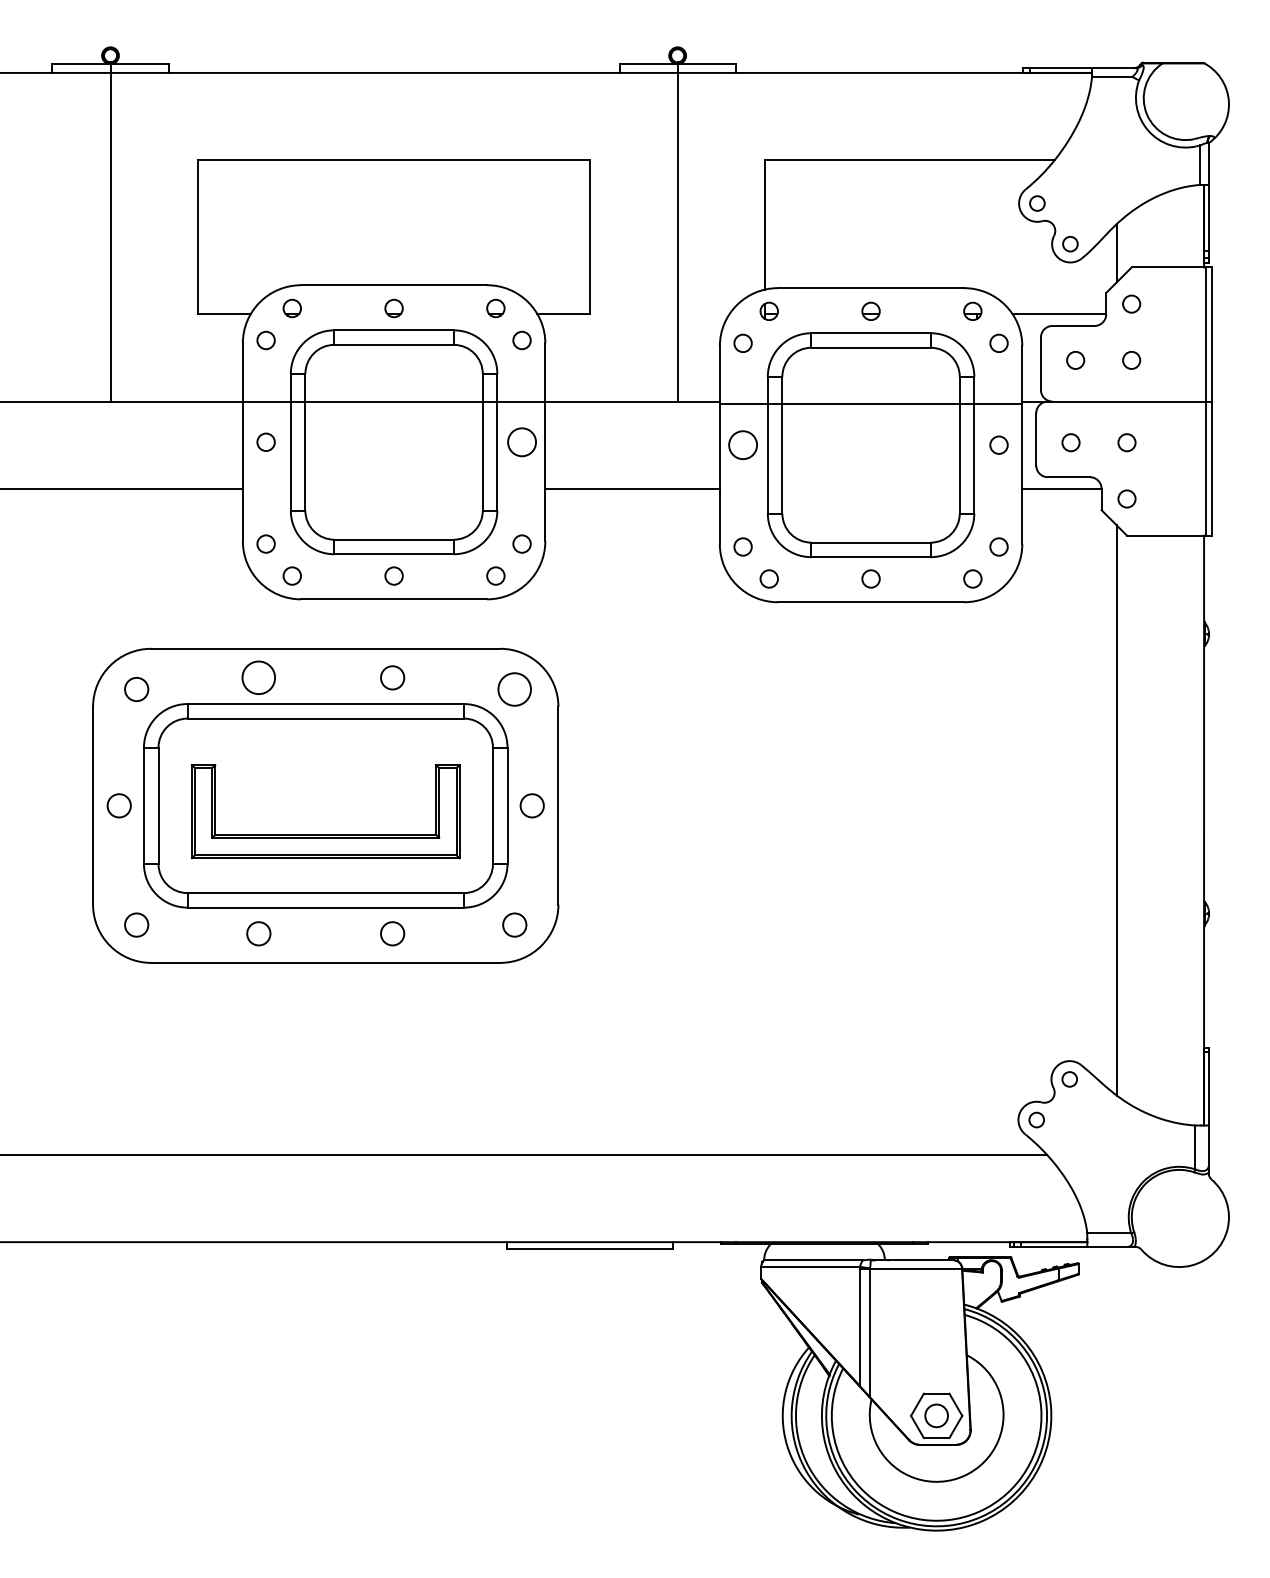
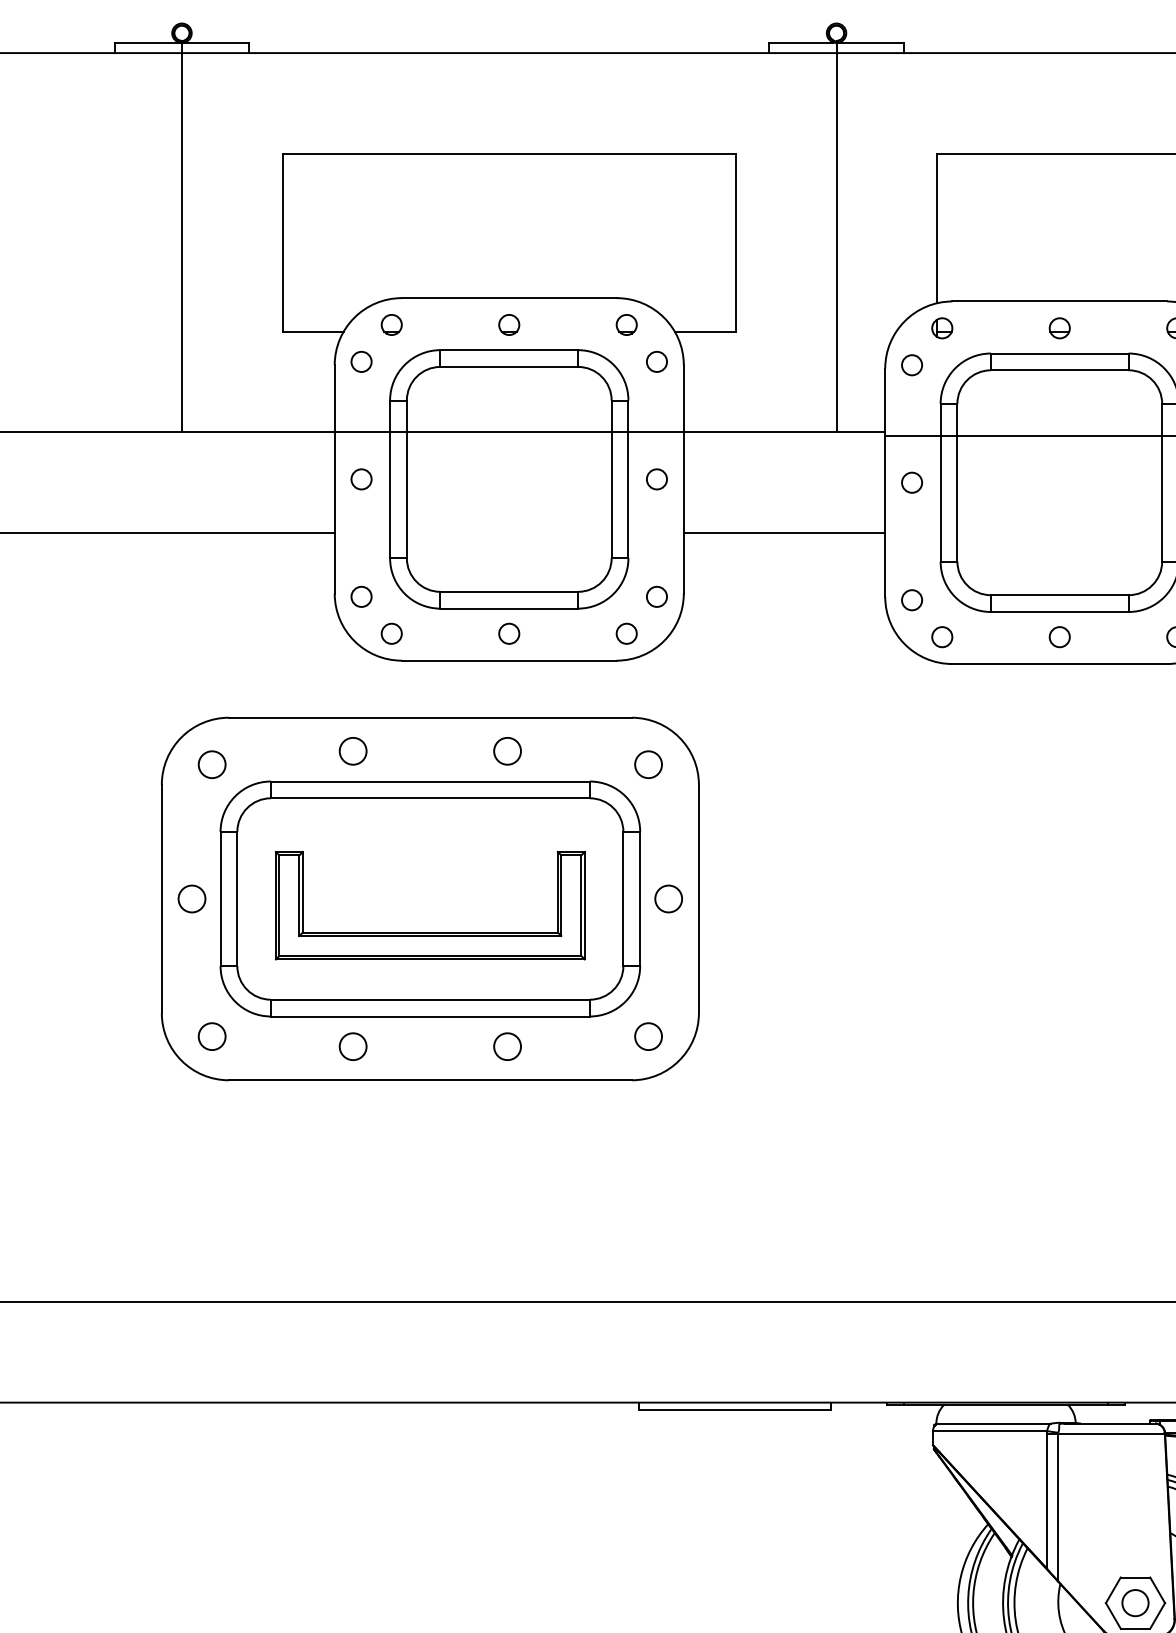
circle: (521, 442) -> (656, 479), size x0.62
circle: (742, 444) -> (911, 481), size x0.62
circle: (258, 677) -> (352, 750), size x0.71
circle: (514, 689) -> (648, 764), size x0.71

